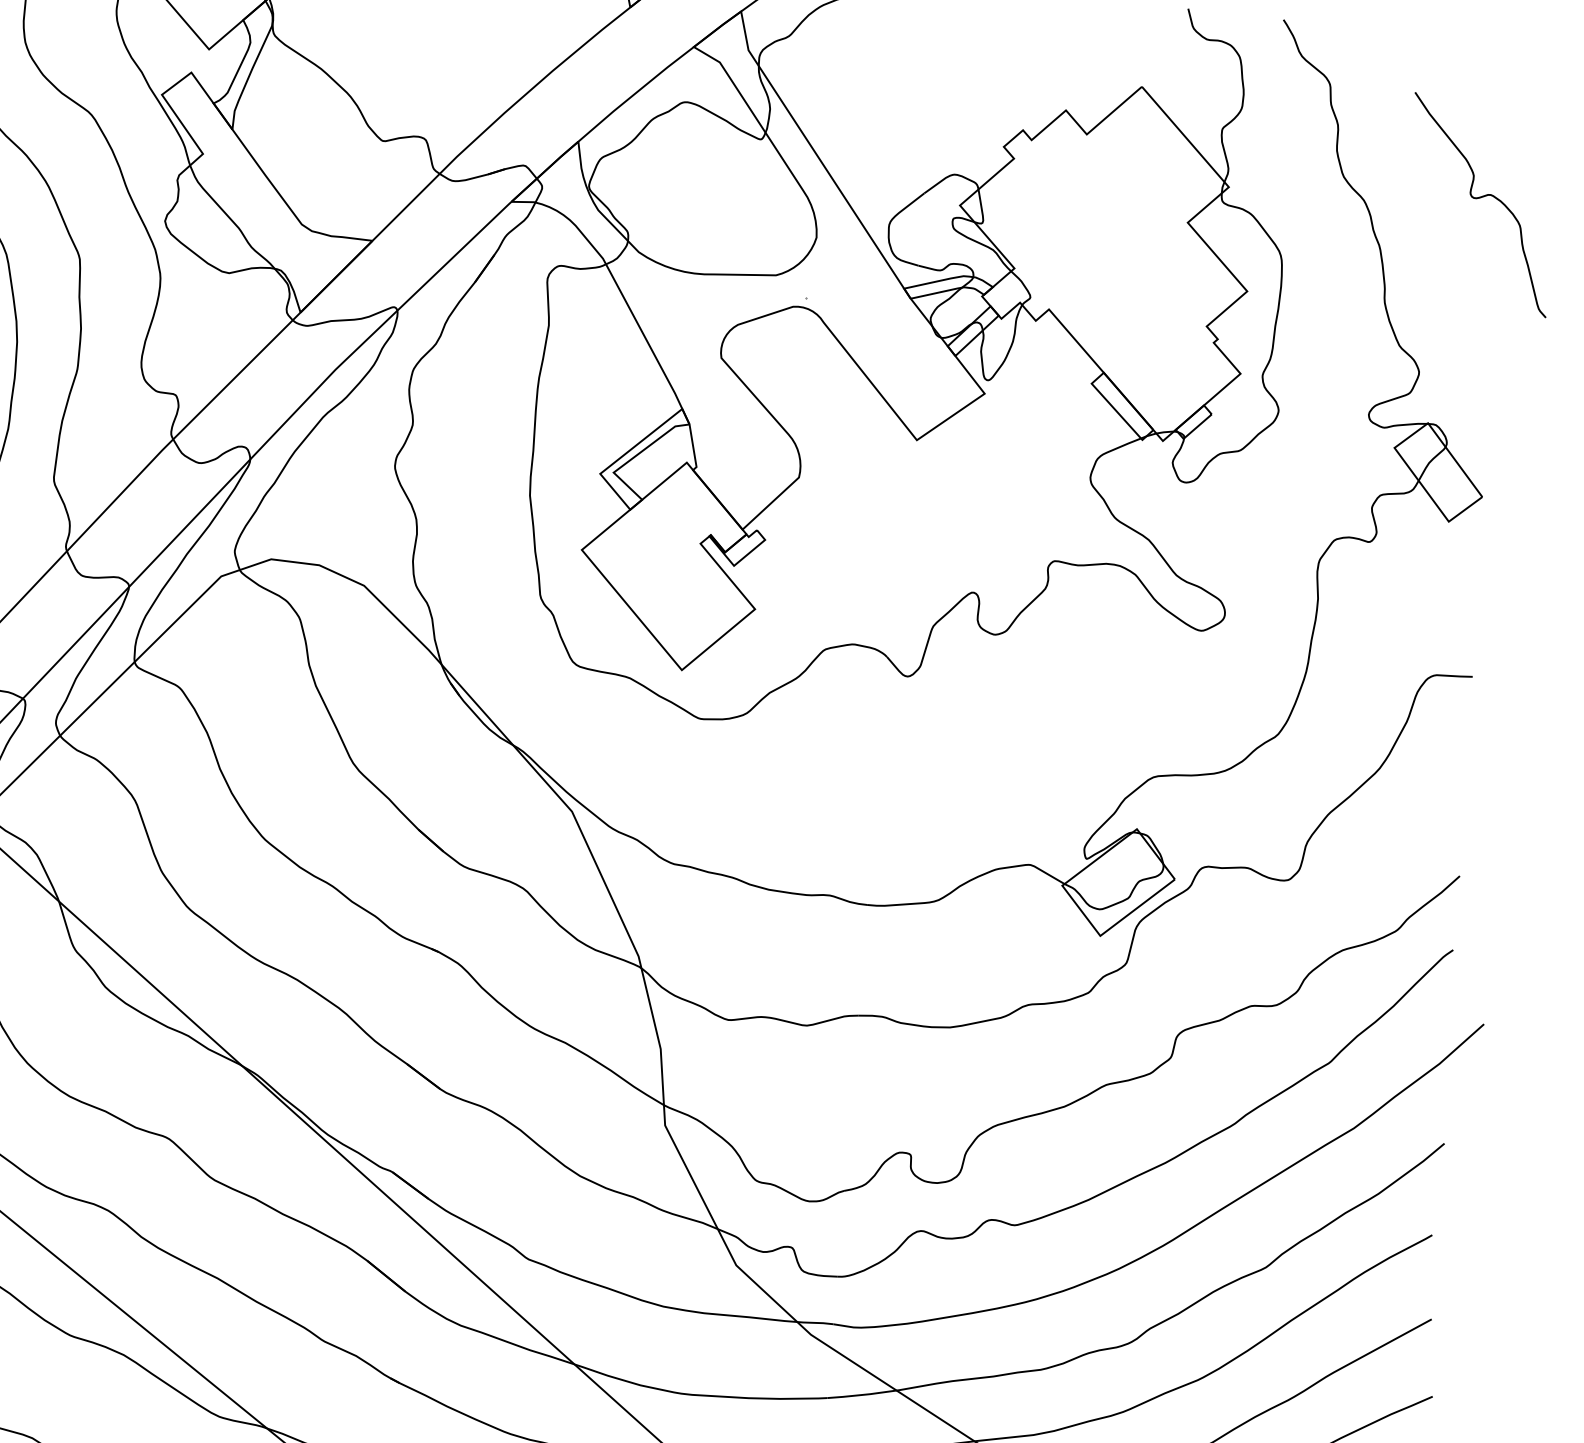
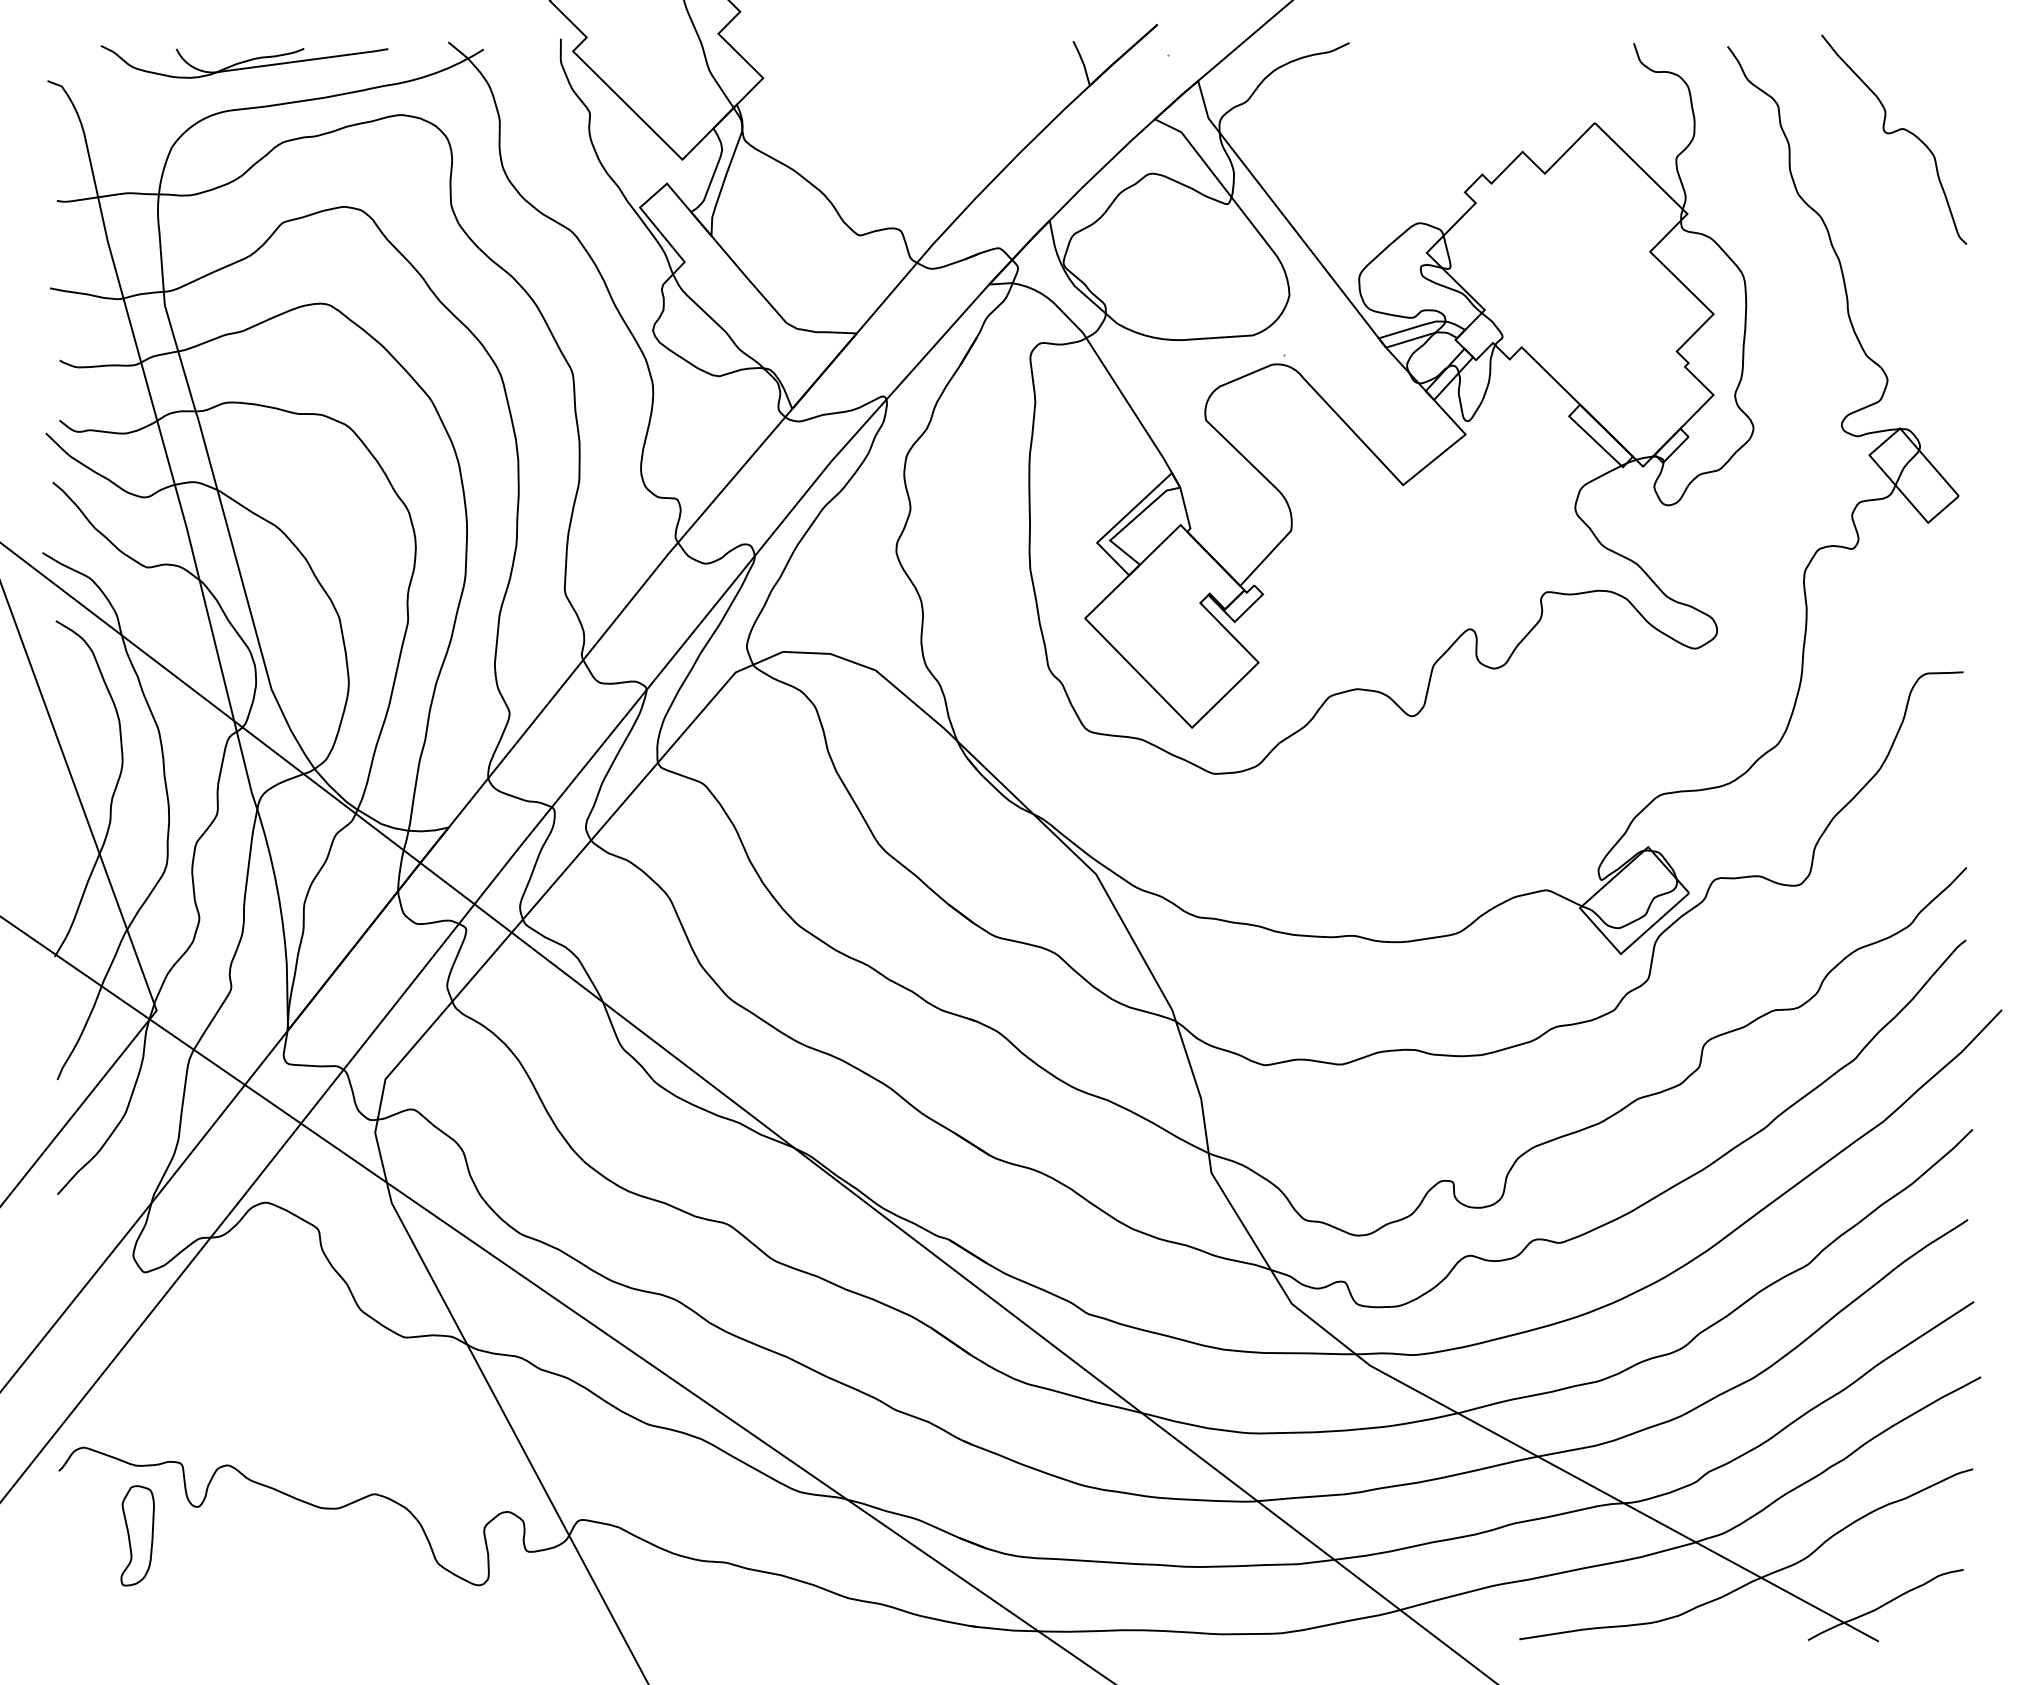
curve: (1480, 198) -> (1893, 133), moved

